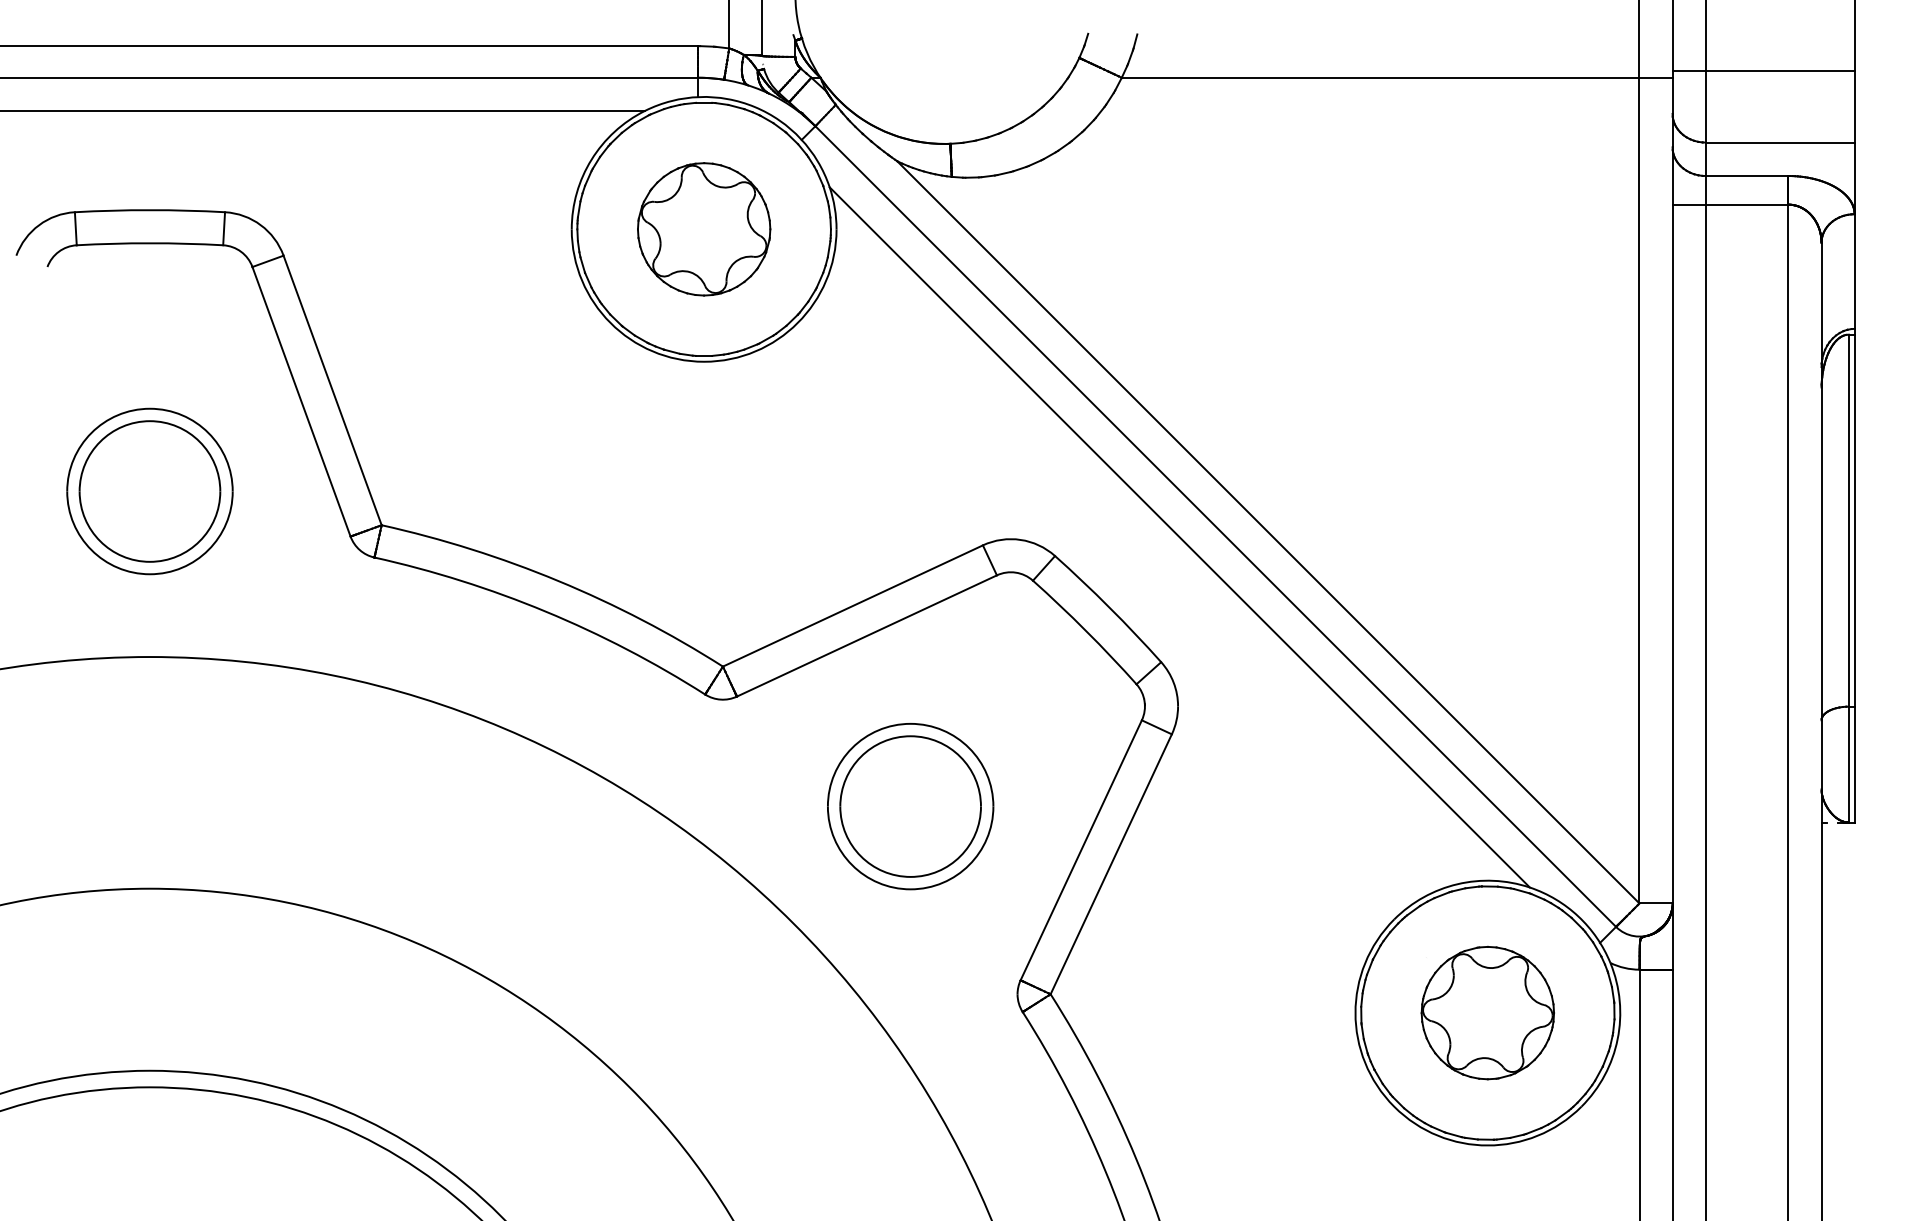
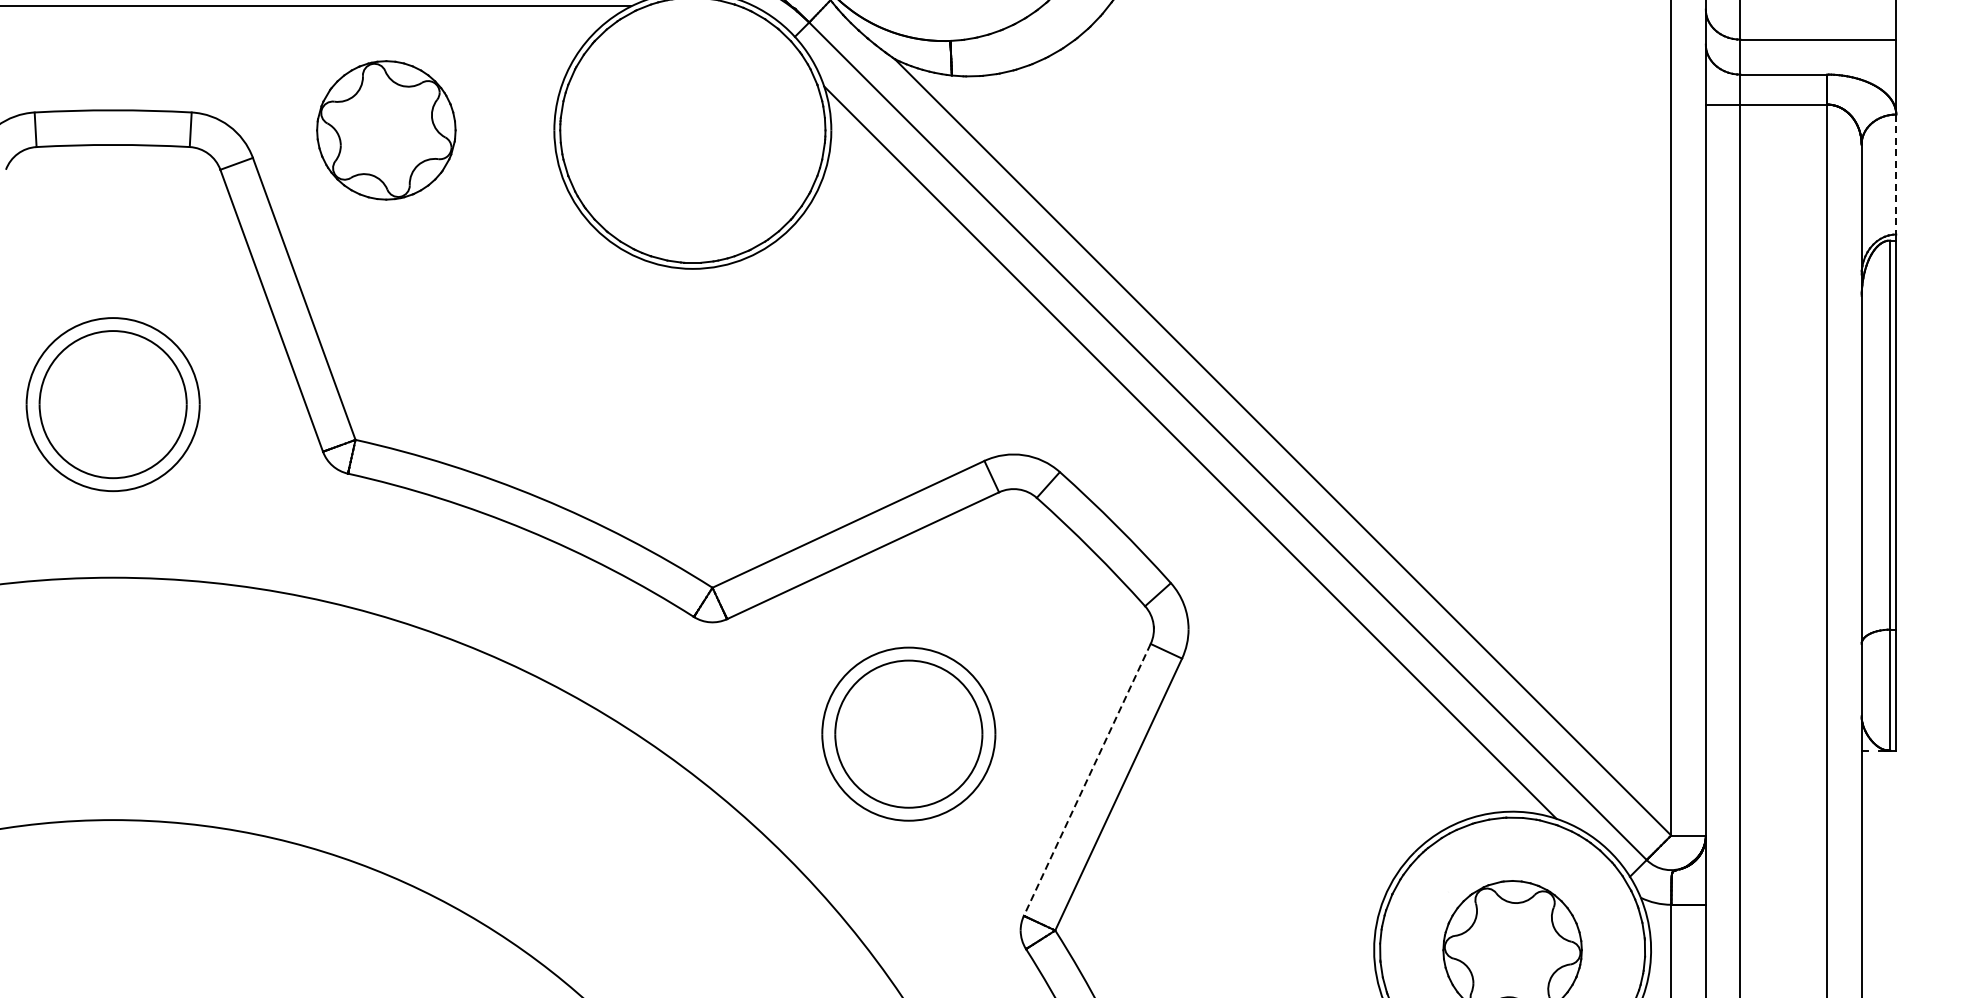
part: (704, 229) -> (386, 130), moved
line: (1854, 272) -> (1896, 175), solid -> dashed
line: (1081, 850) -> (1087, 780), solid -> dashed

